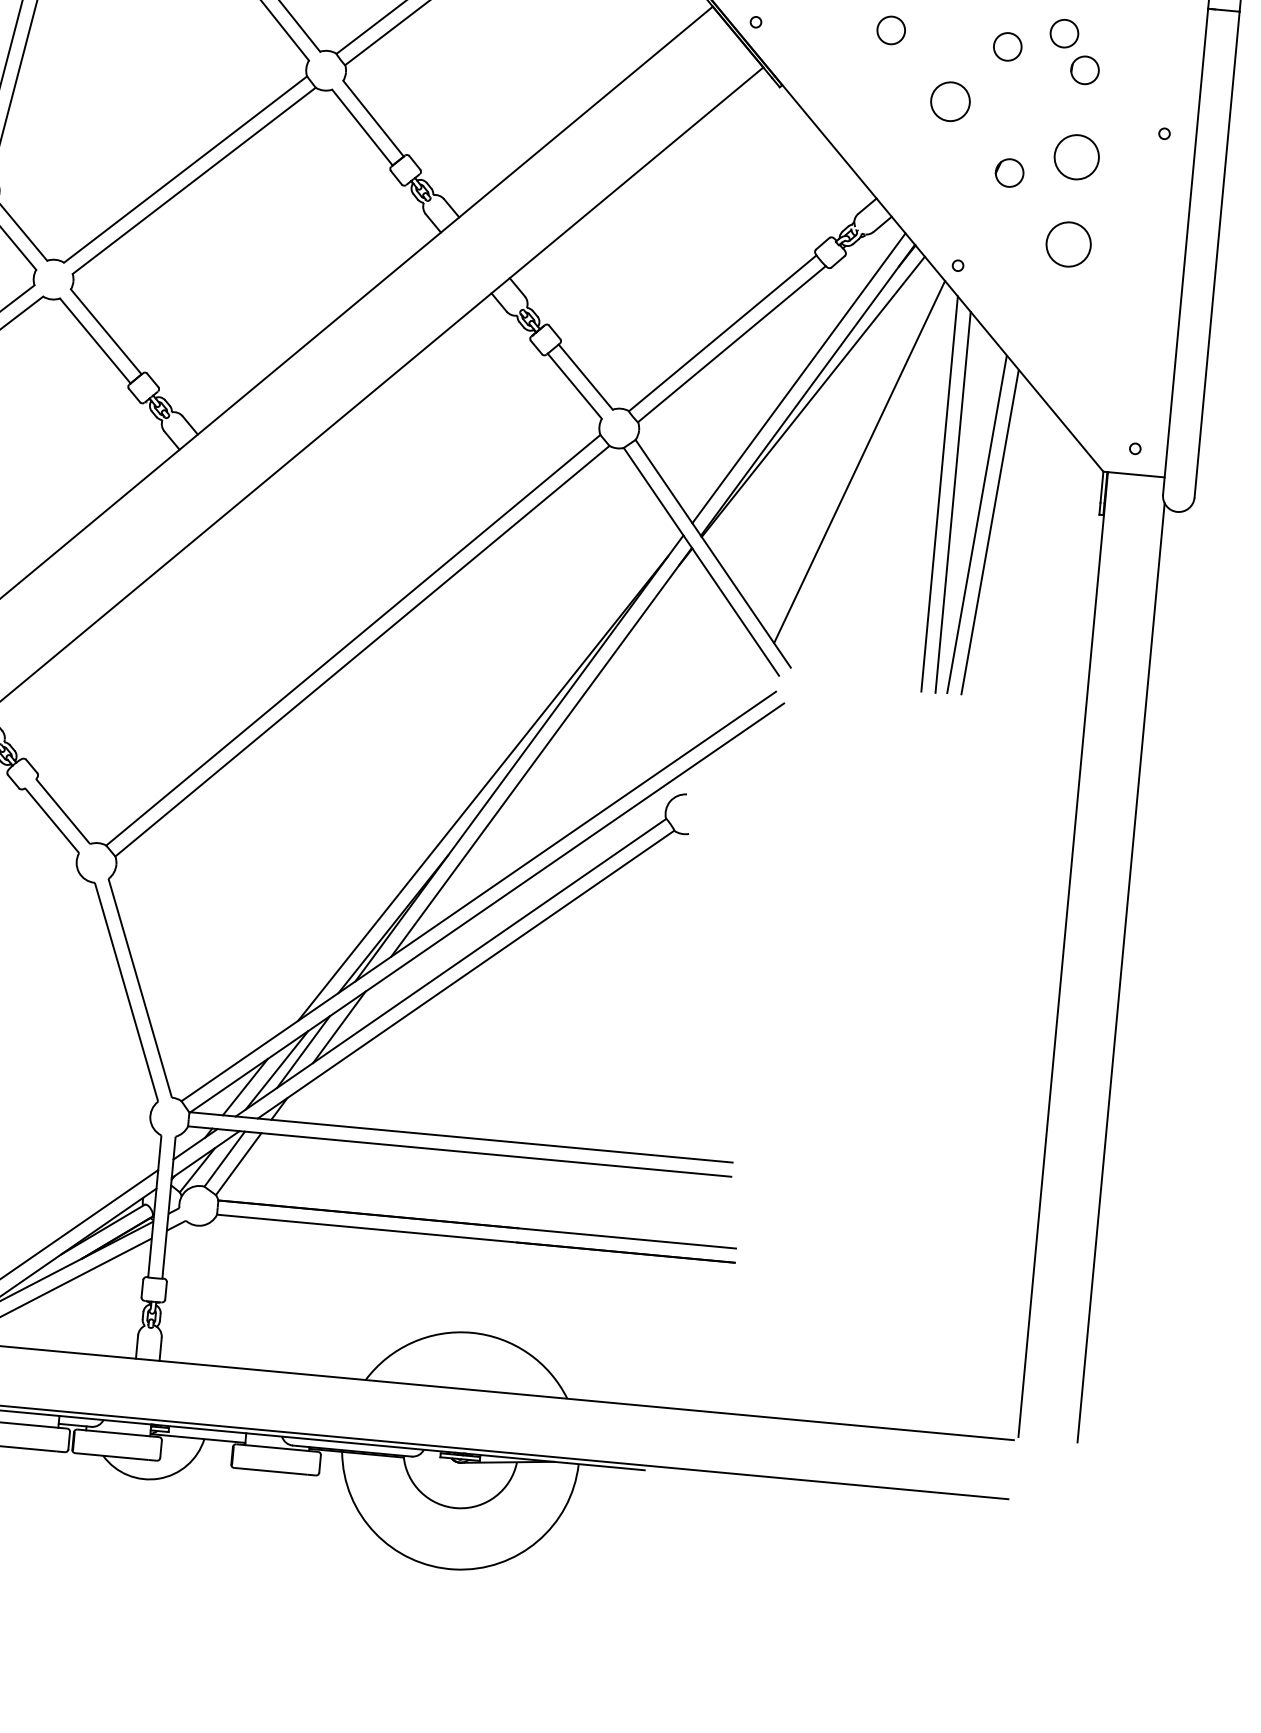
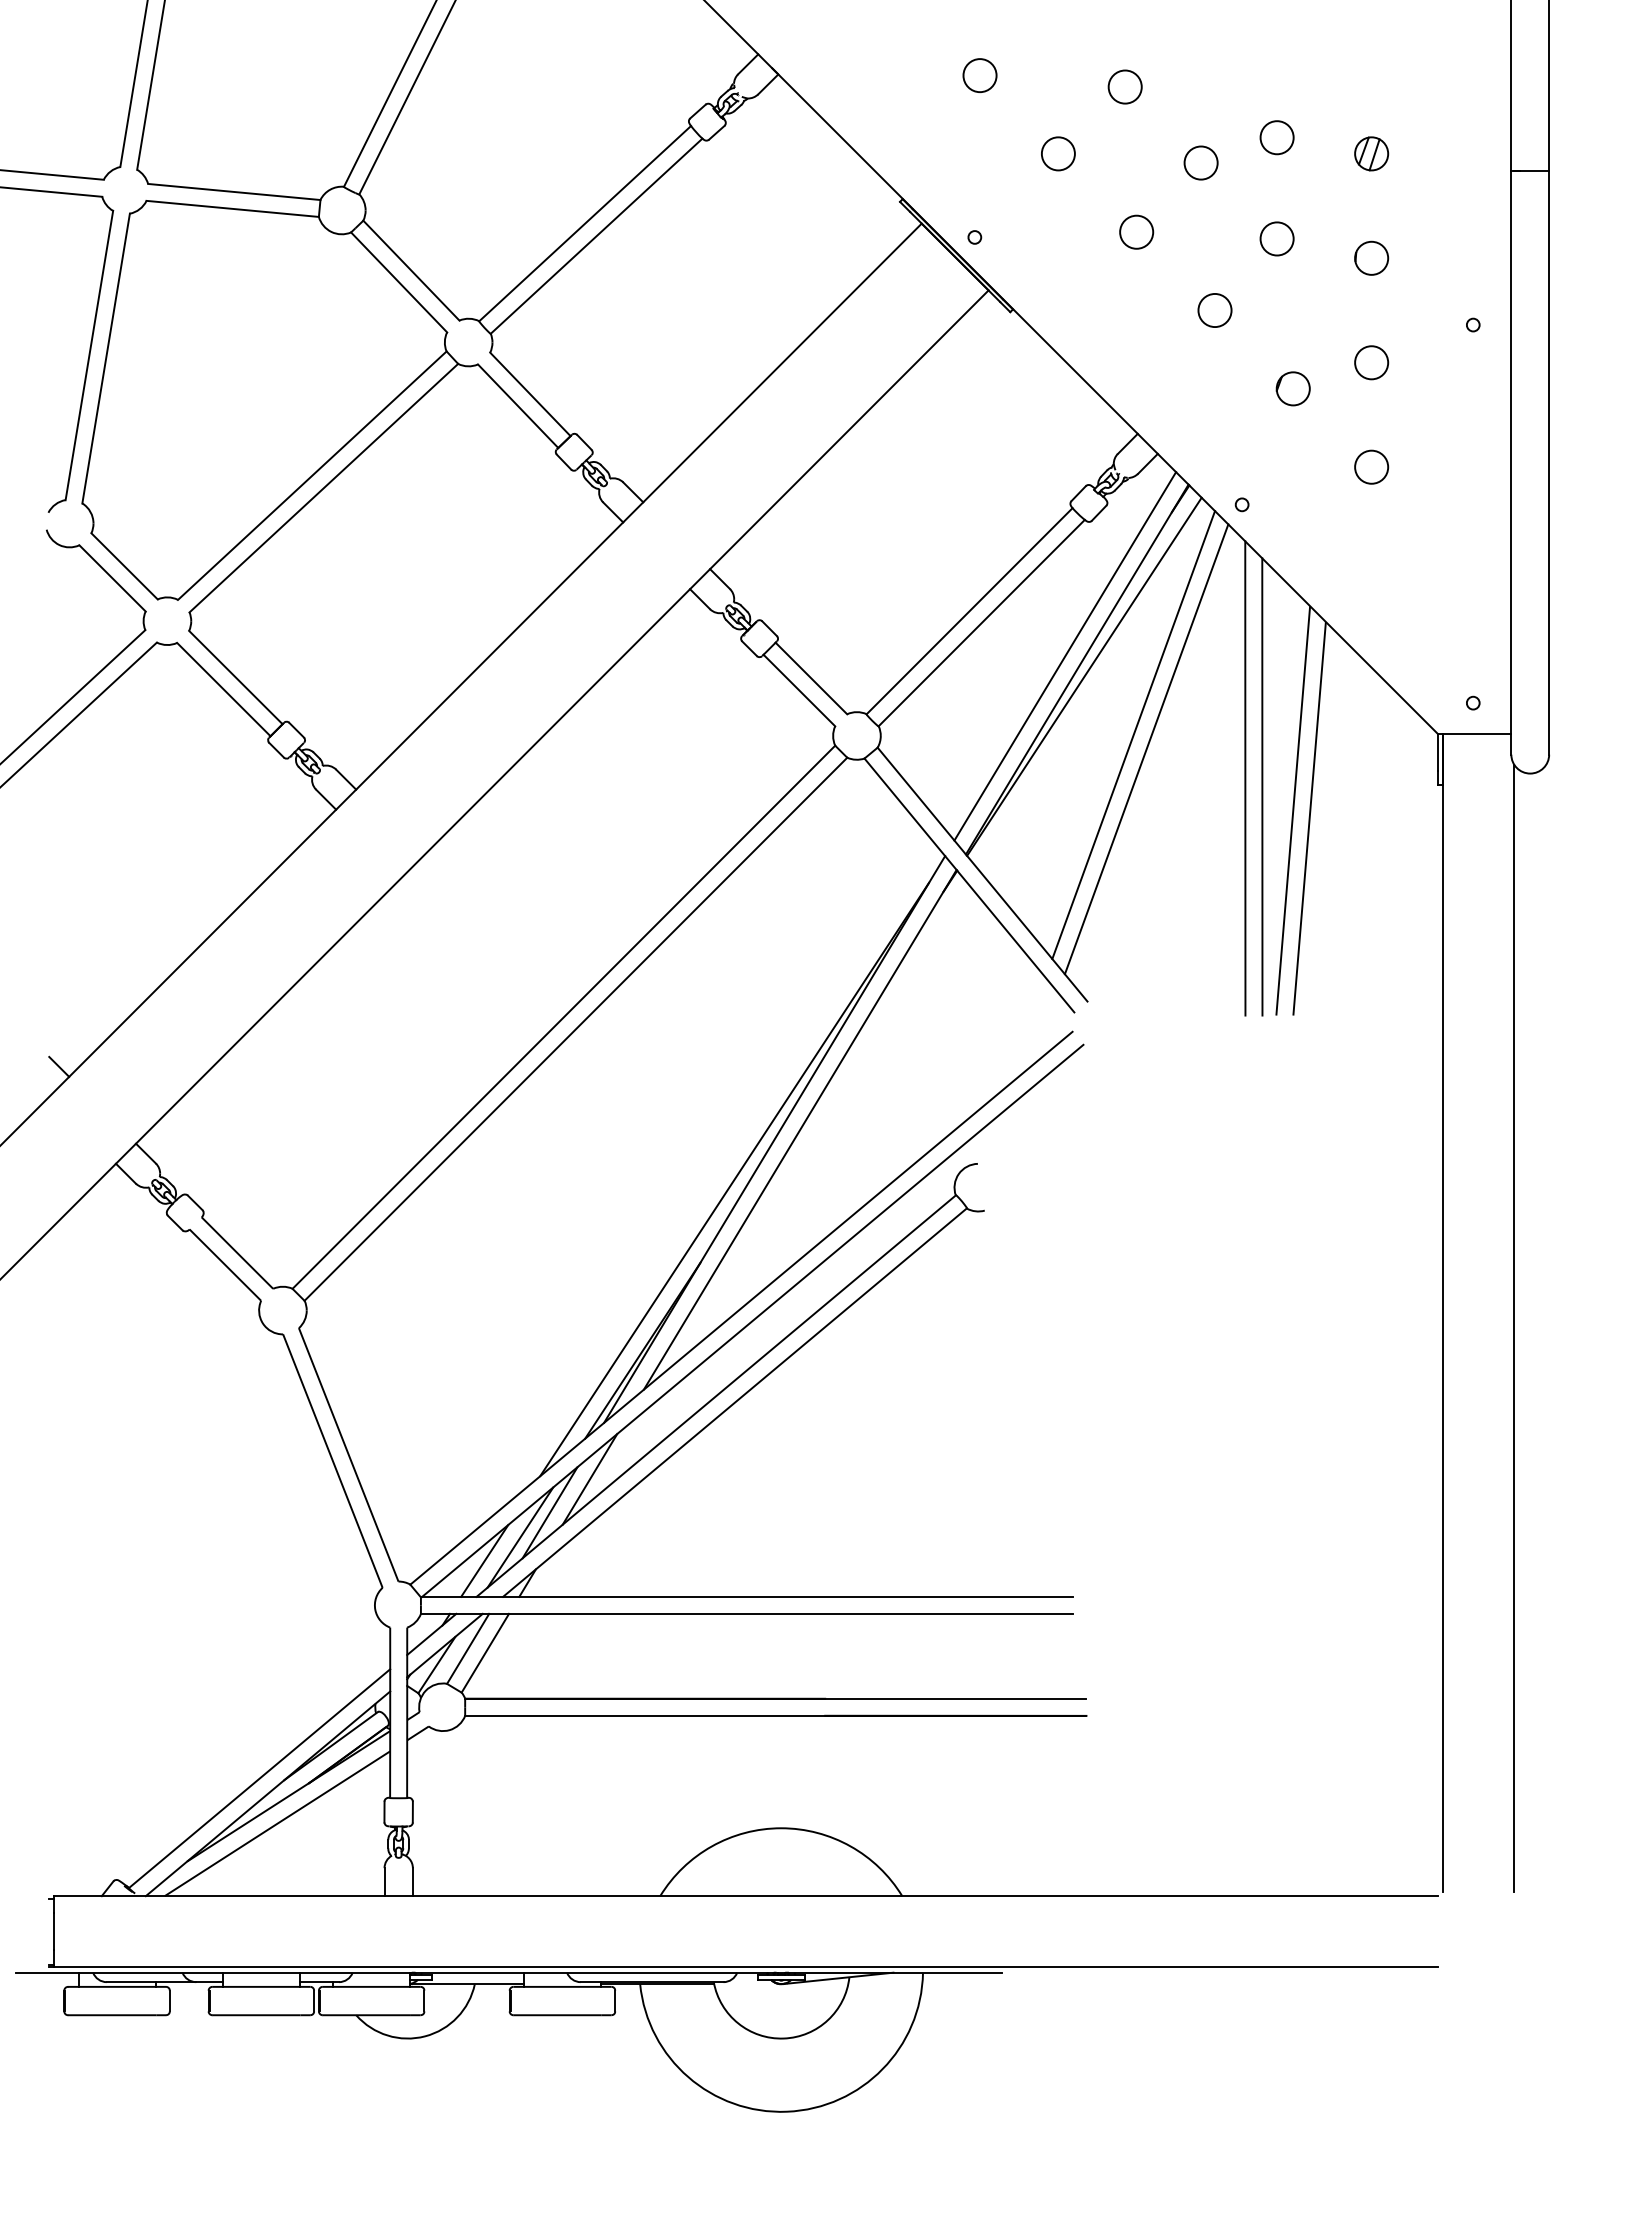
part: (1063, 33) -> (1342, 216), removed
part: (950, 101) -> (1214, 310), size x0.71
part: (1076, 157) -> (1371, 362), size x0.62
part: (1068, 243) -> (1371, 466), size x0.62
line: (849, 449) -> (1133, 735), added

